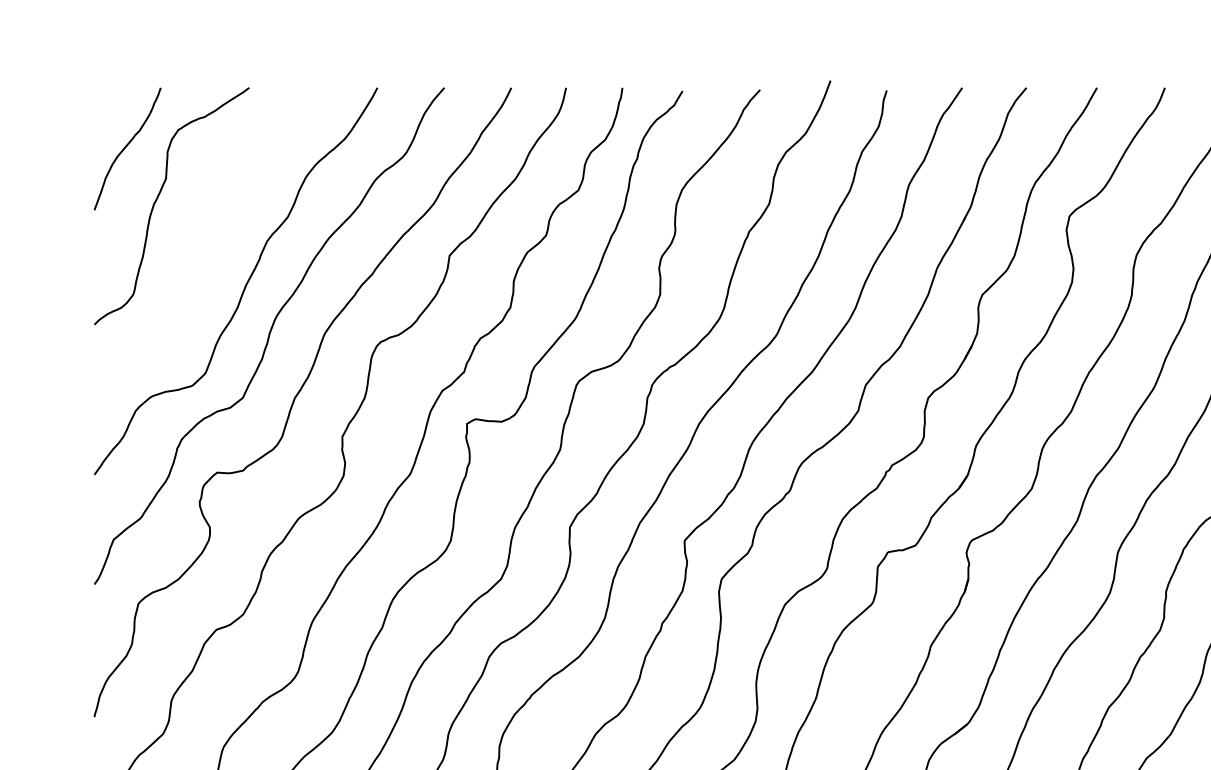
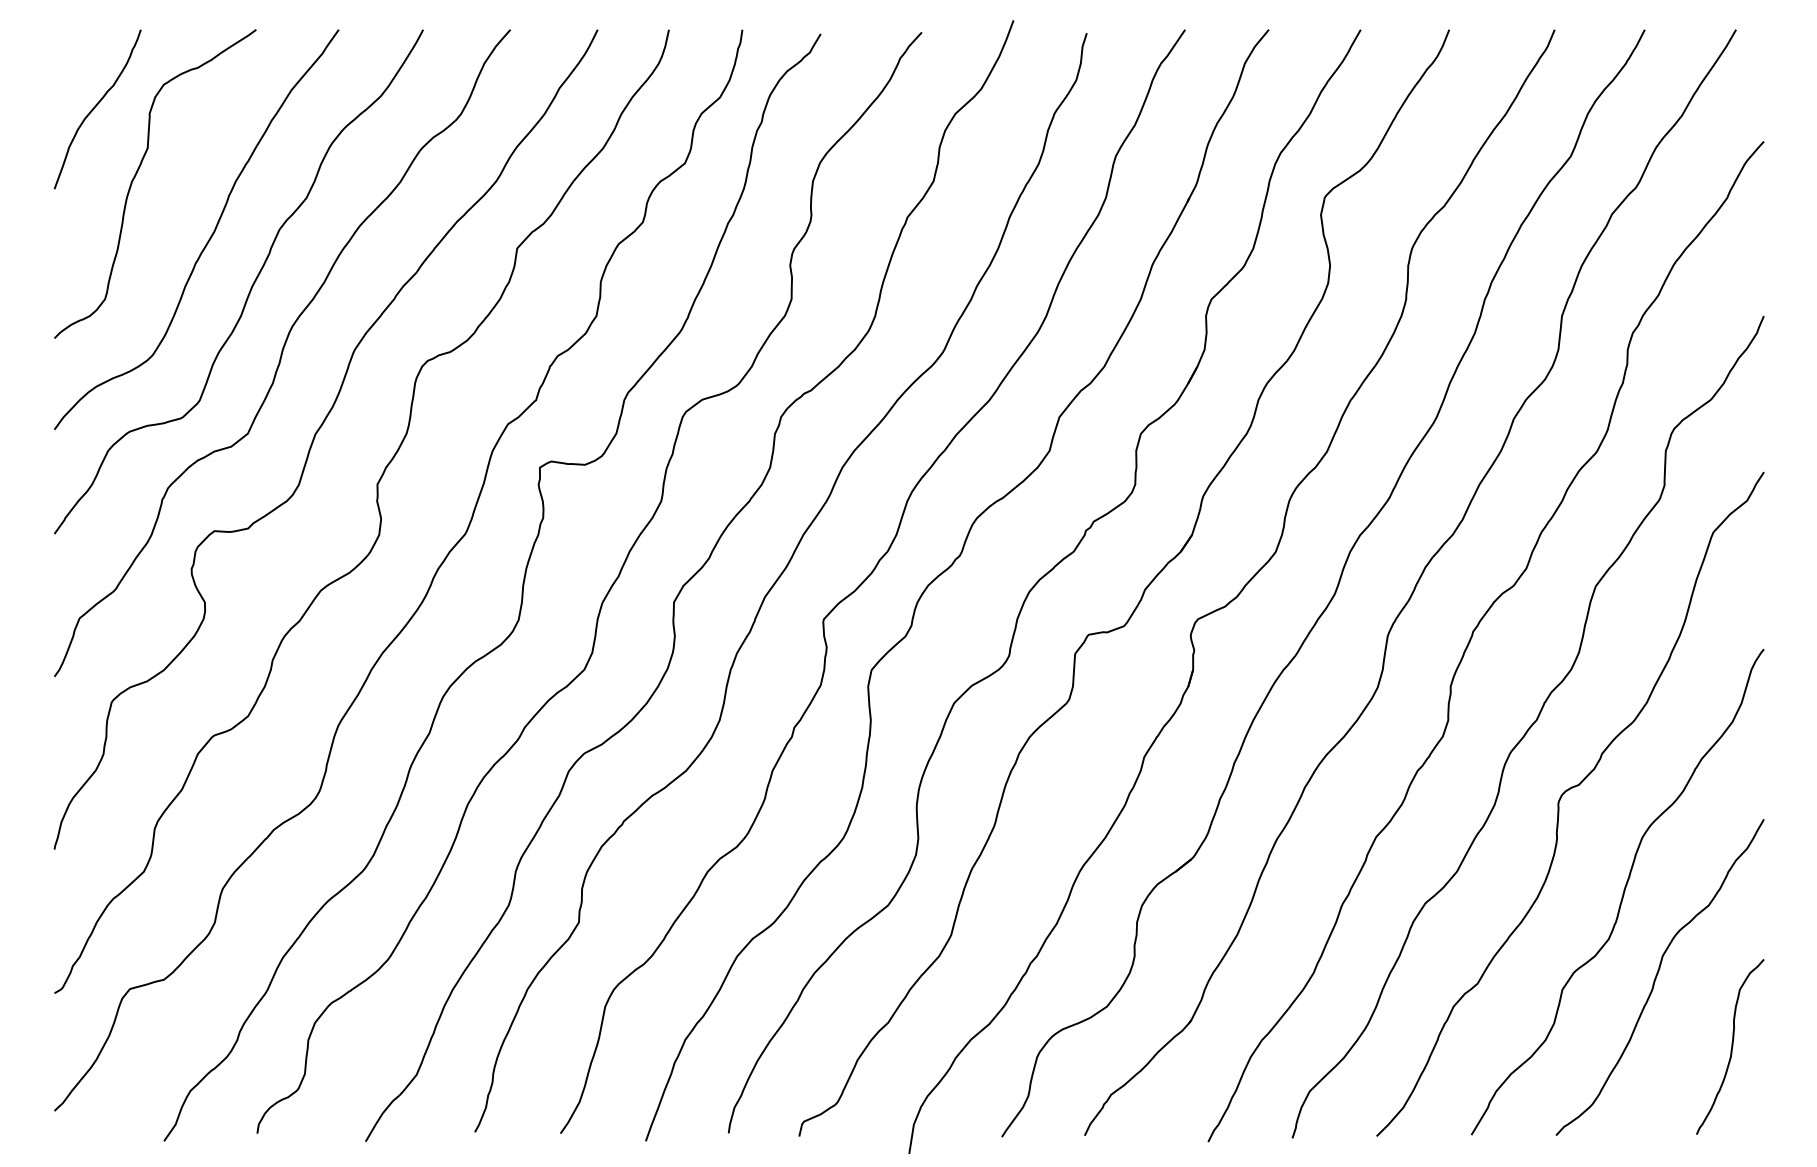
curve: (213, 247) -> (209, 237), added

